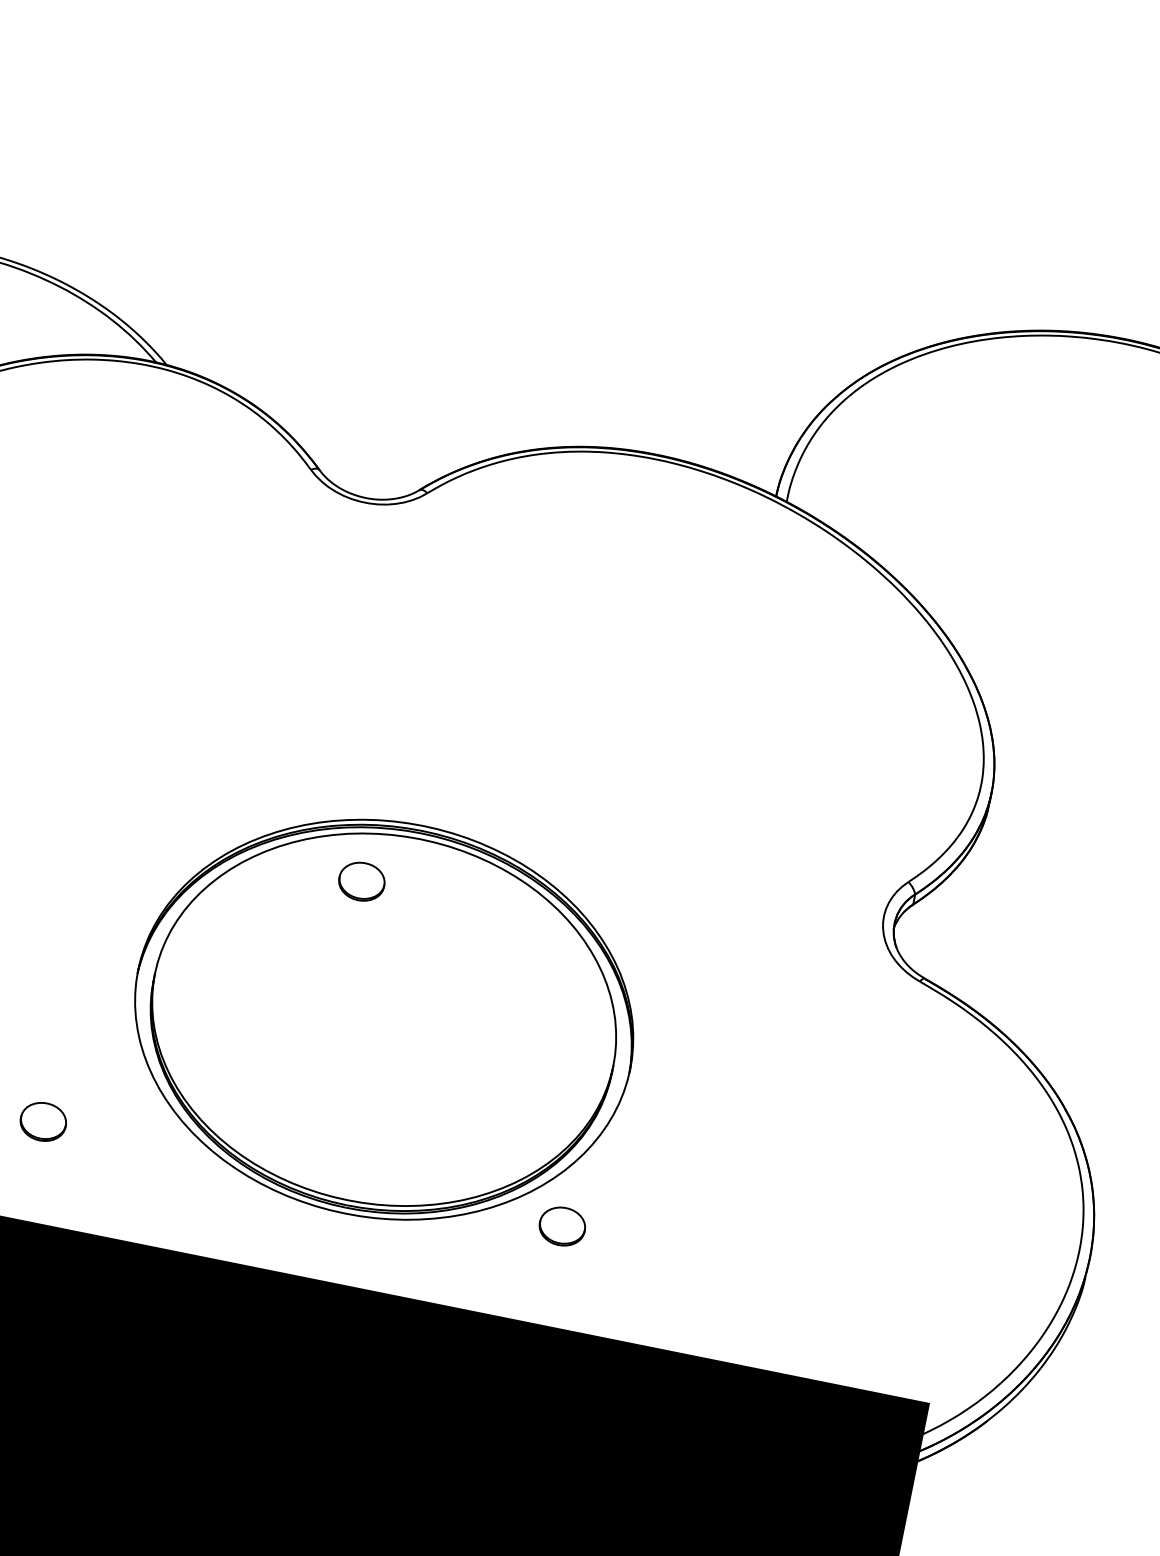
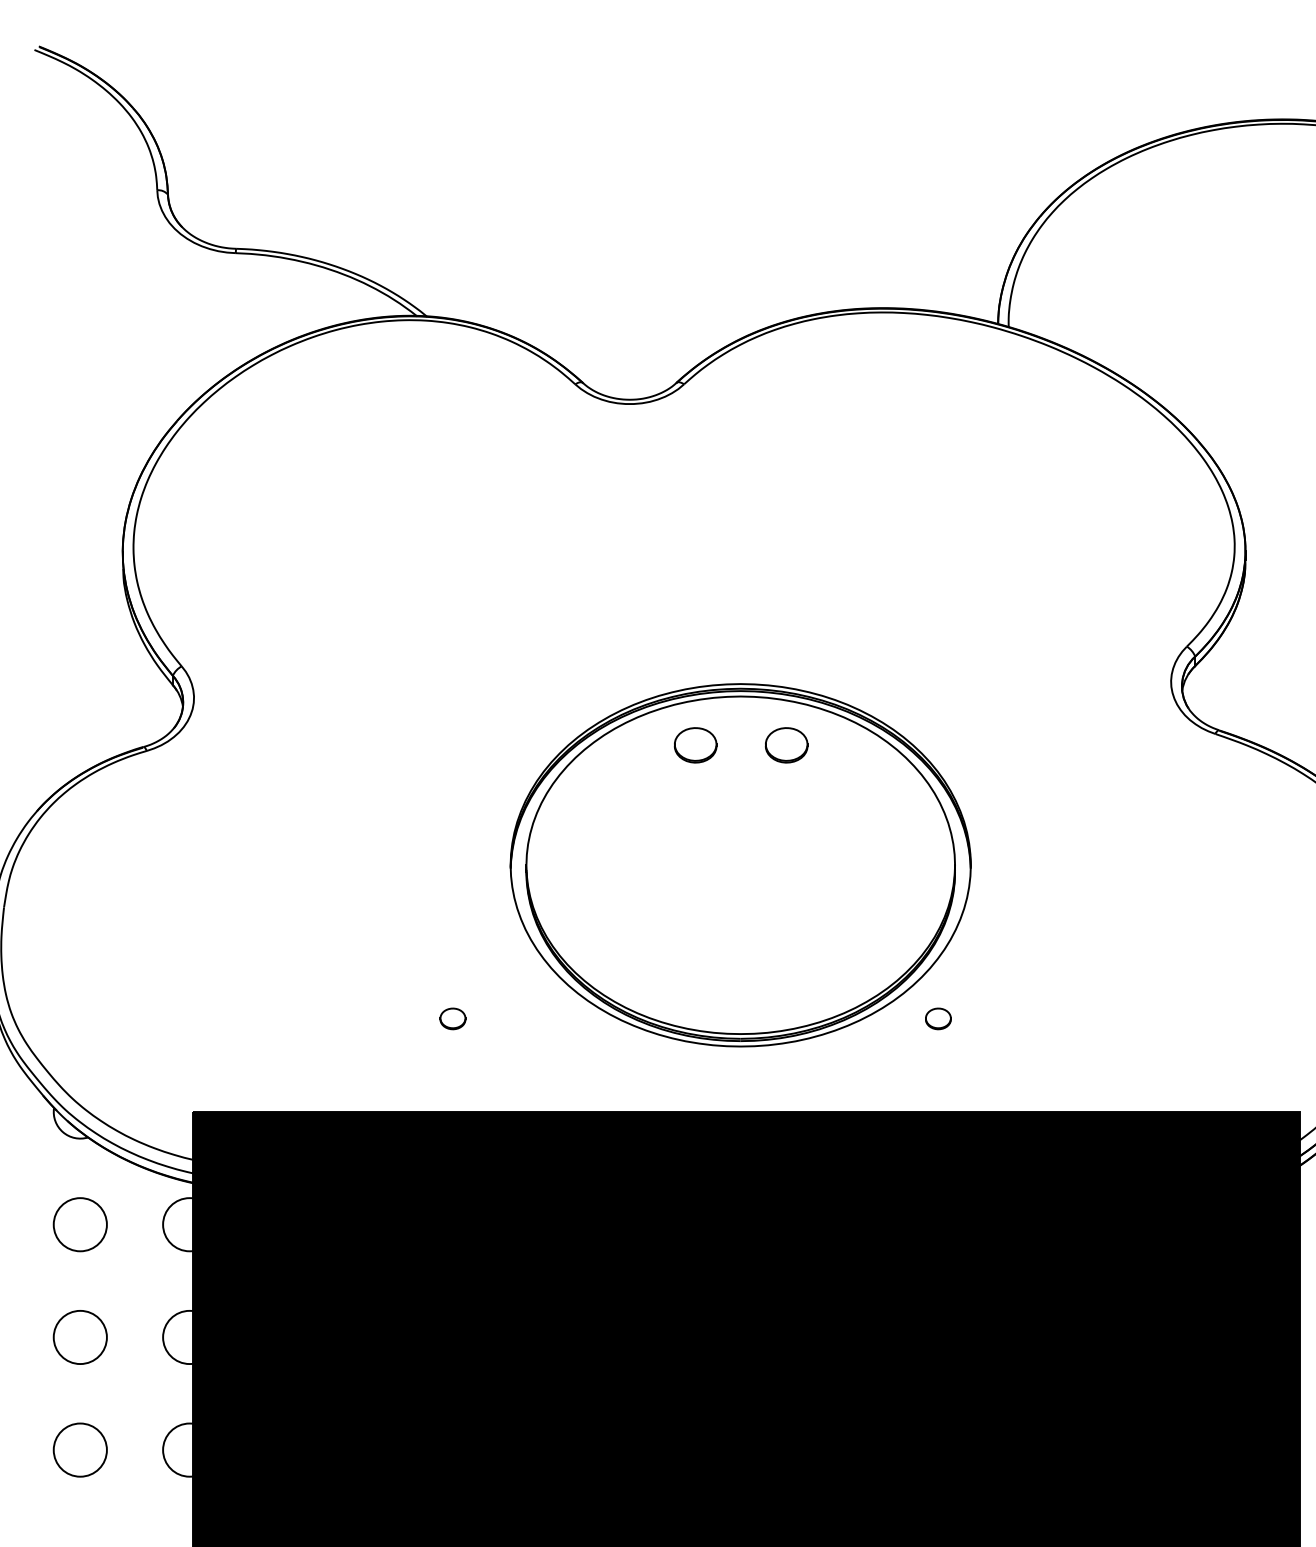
part: (458, 901) -> (786, 745), added
part: (42, 1121) -> (452, 1018), size x0.6
part: (562, 1226) -> (938, 1018), size x0.6

